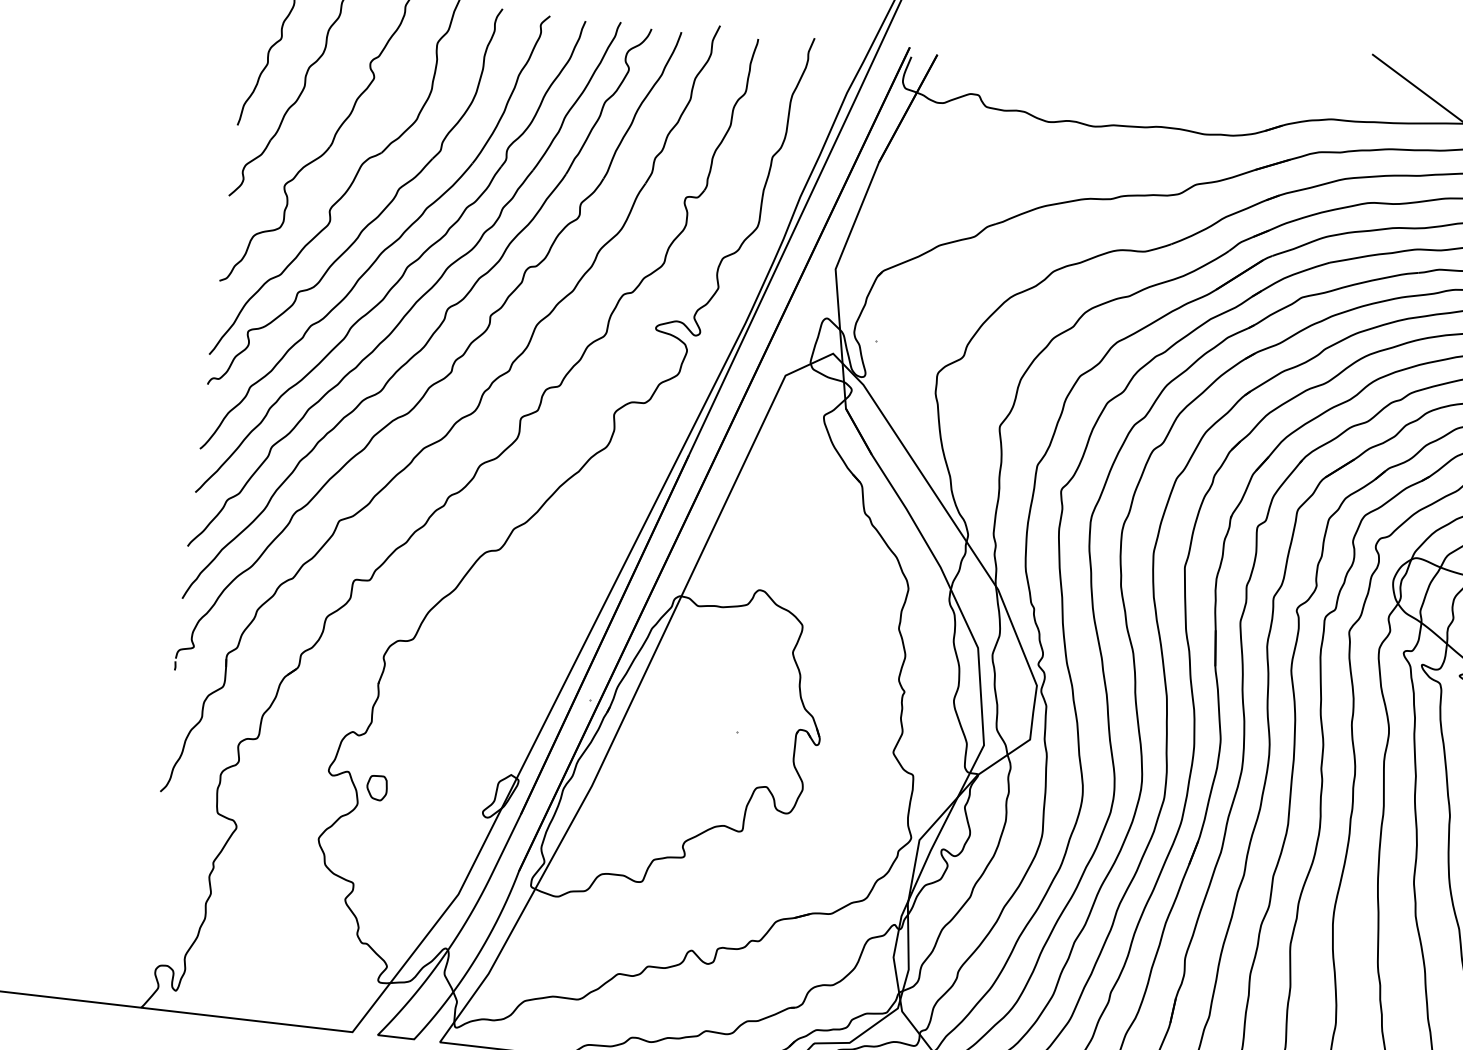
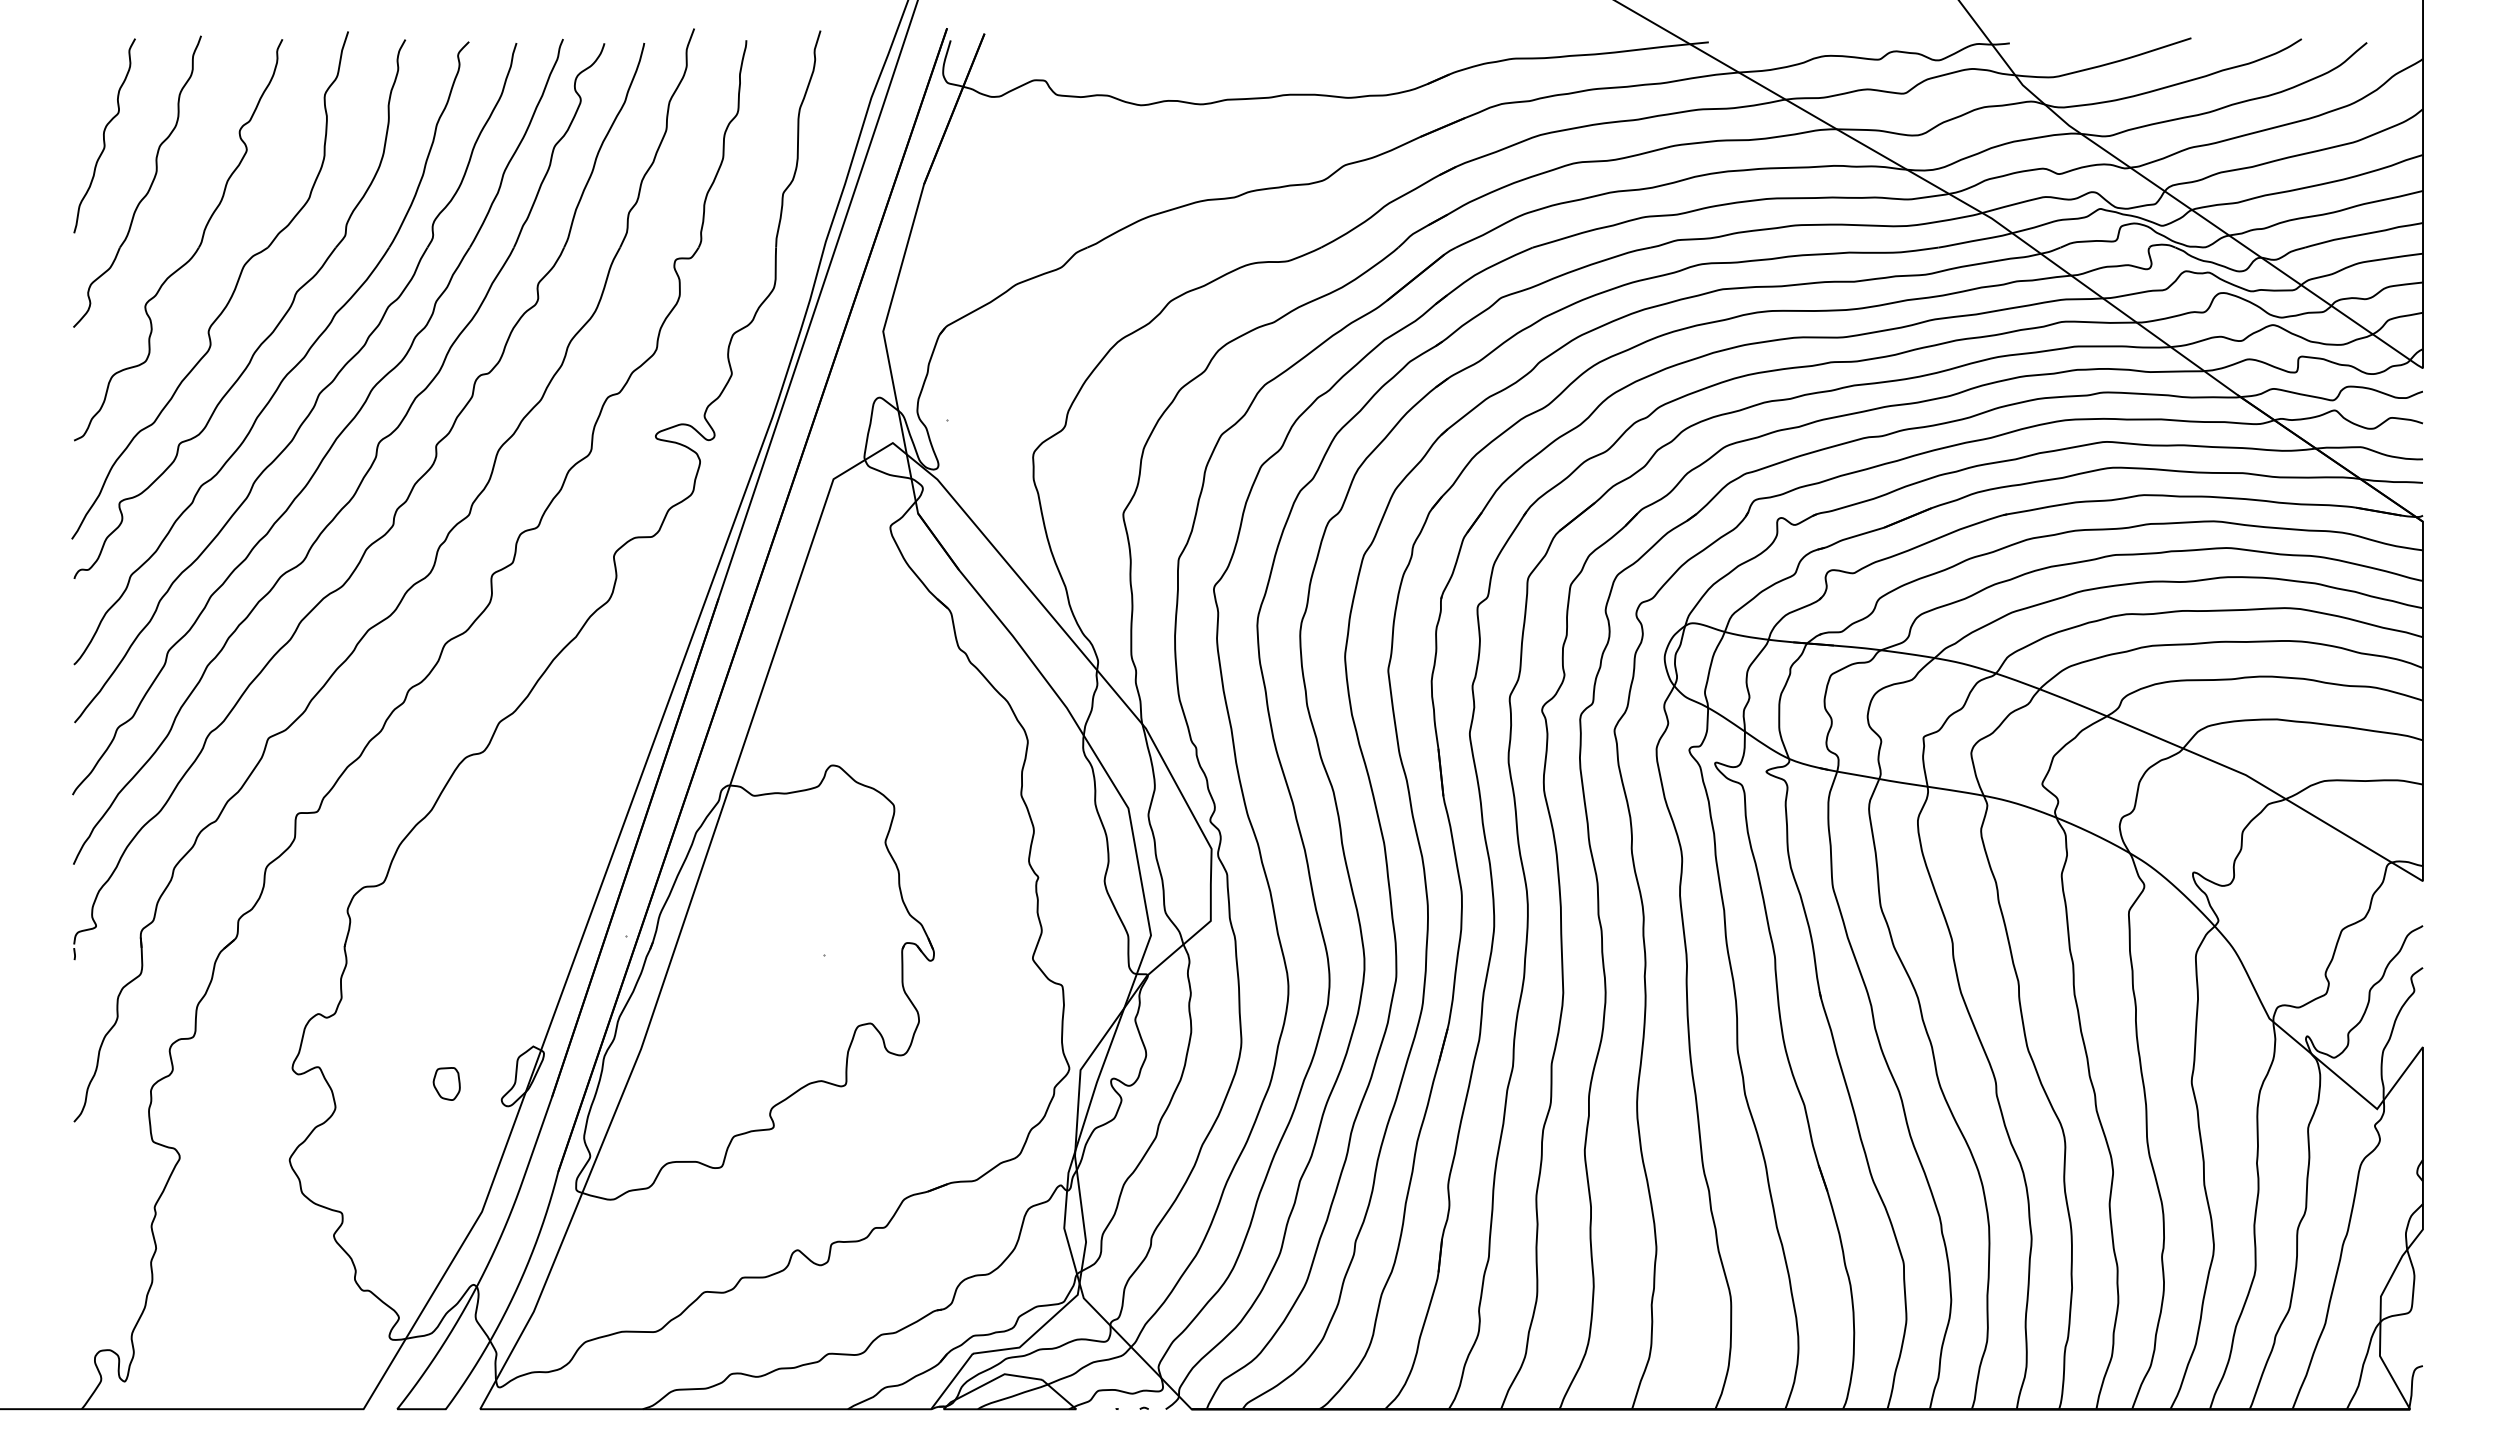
part: (376, 787) -> (446, 1083), moved

